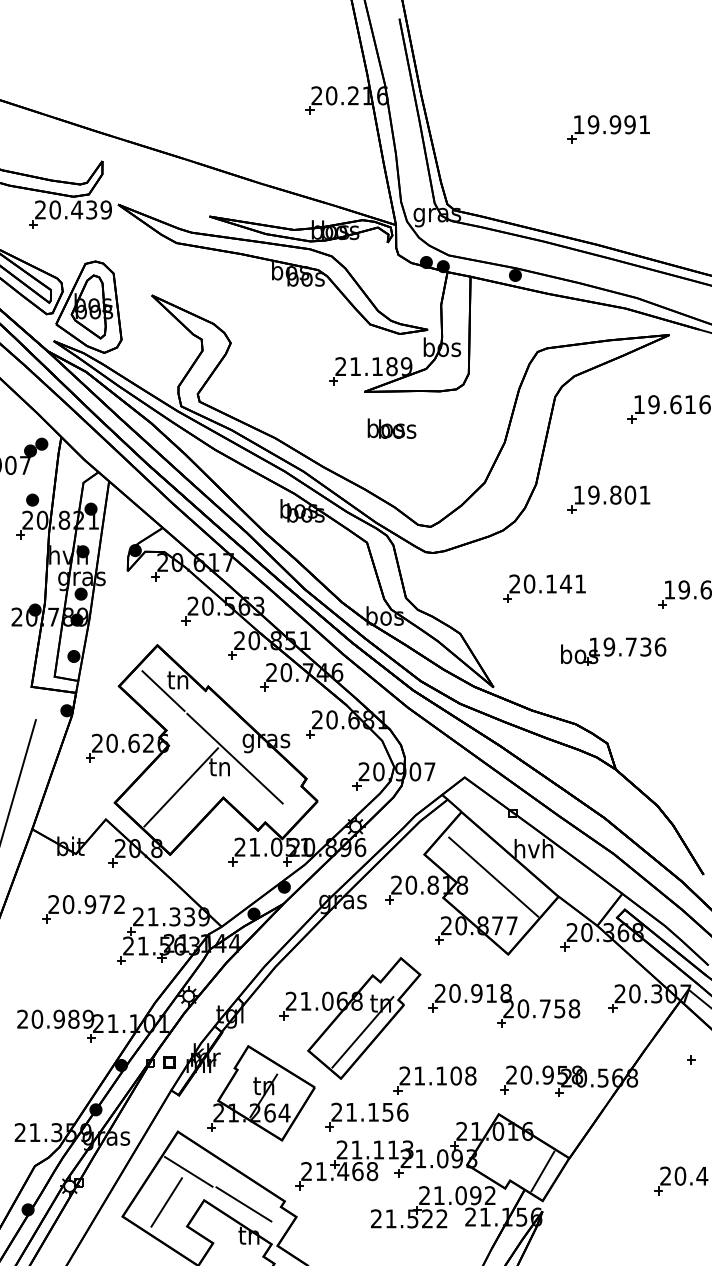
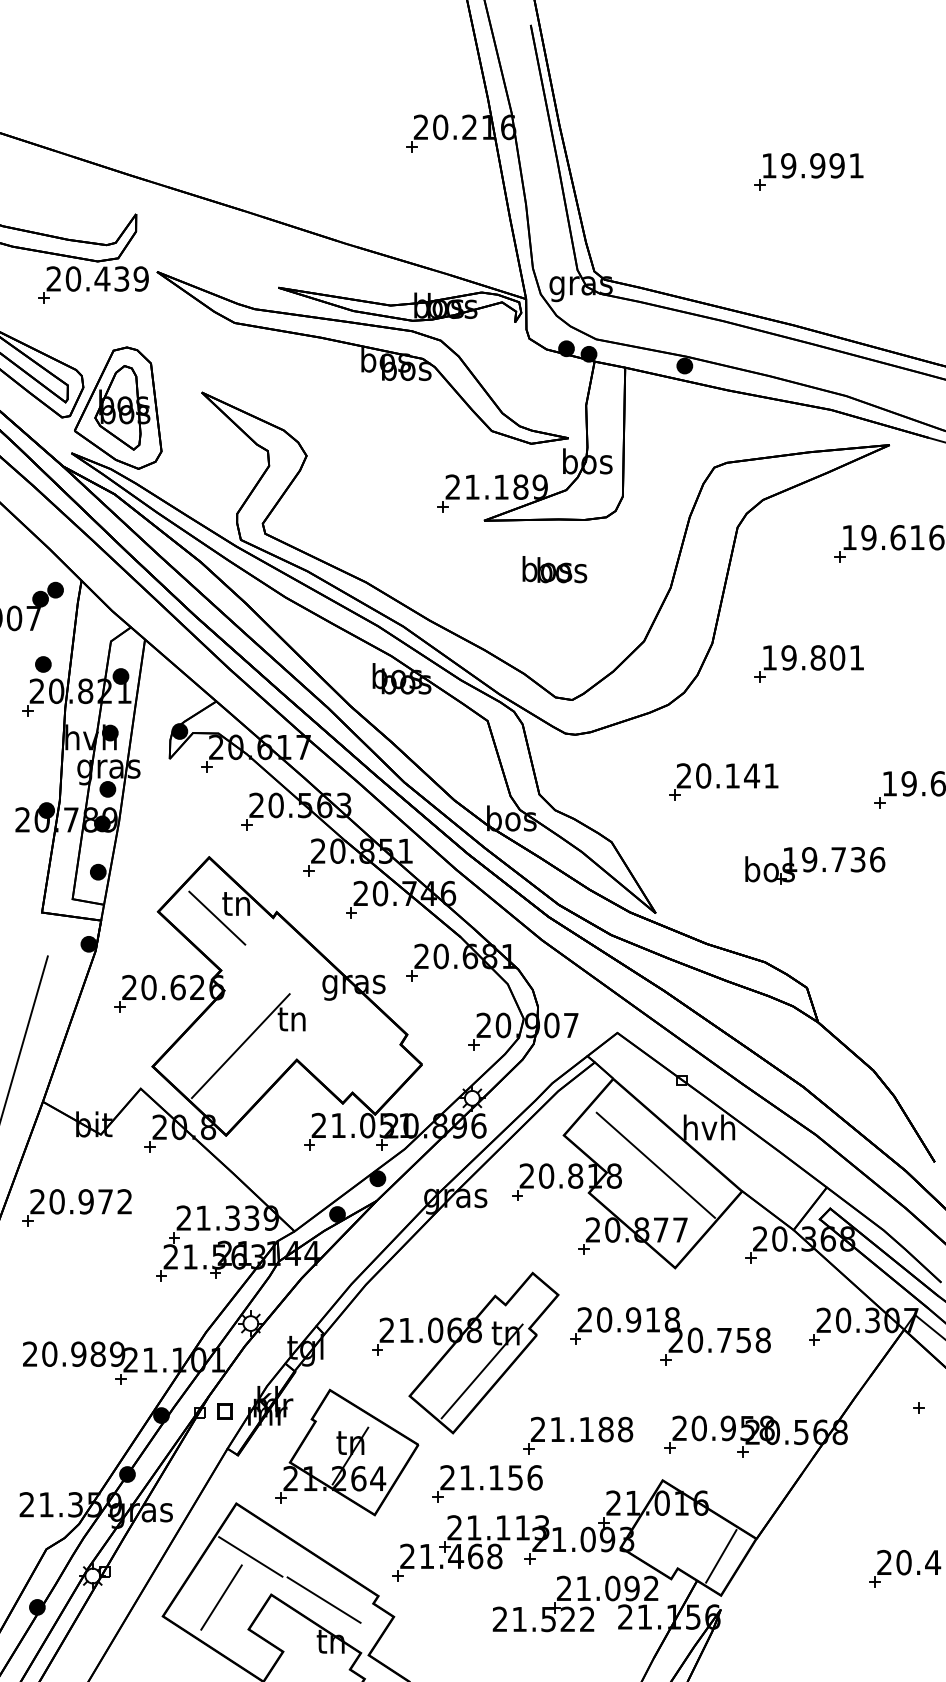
text: (391, 428) -> (554, 569), moved
line: (234, 758) -> (311, 1007), removed
part: (83, 908) -> (76, 1207), moved
text: (455, 1075) -> (605, 1429), 21.108 -> 21.188

